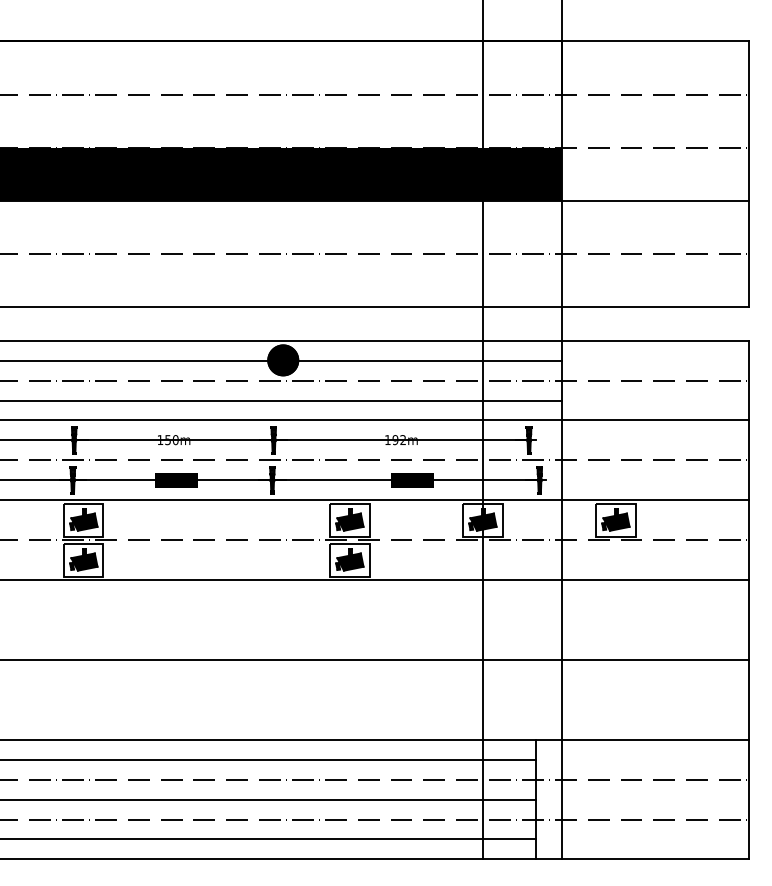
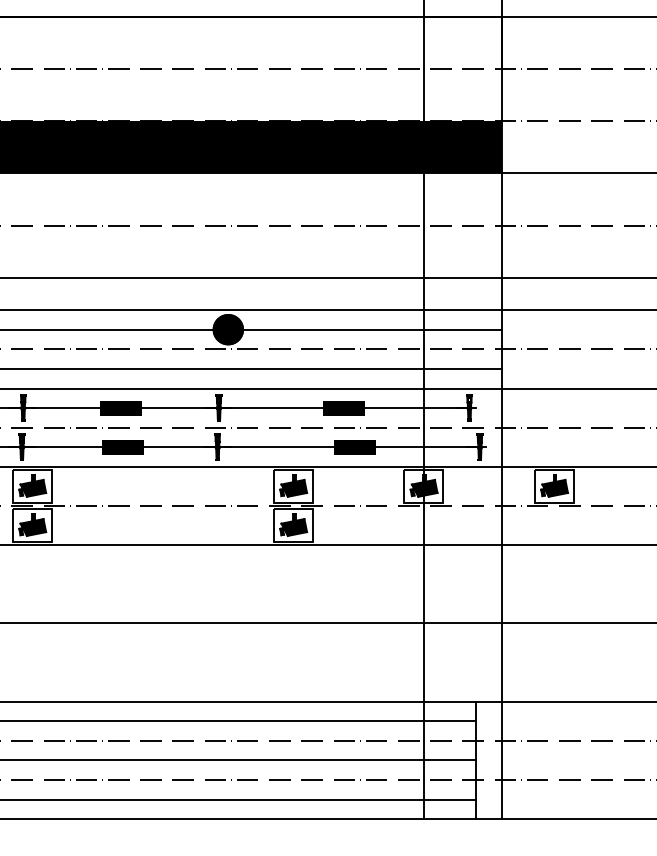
fill: (173, 440) -> (120, 408), added
fill: (400, 440) -> (343, 408), added

